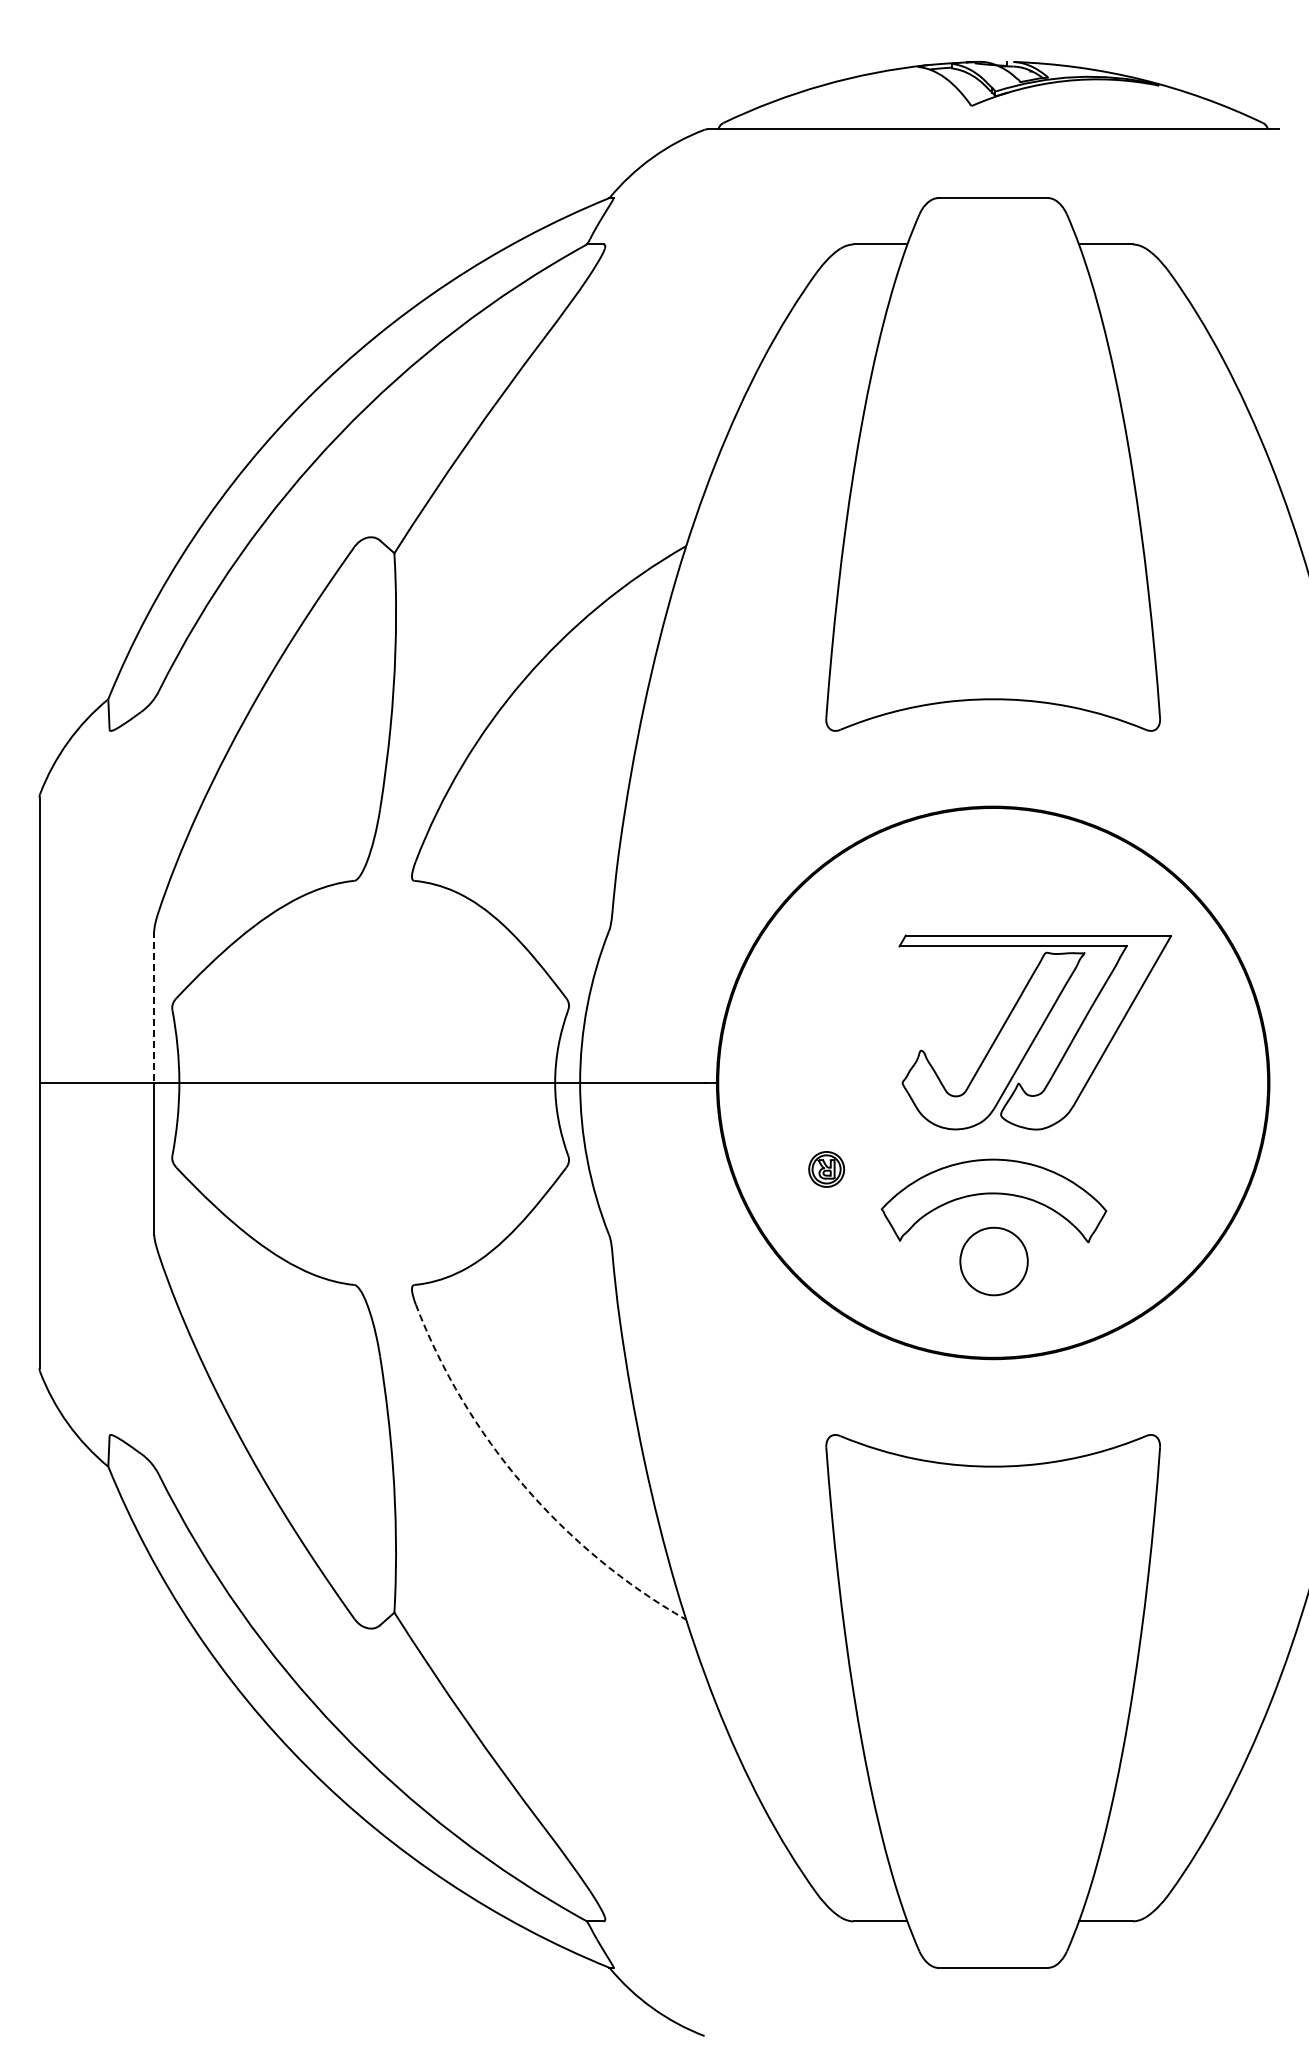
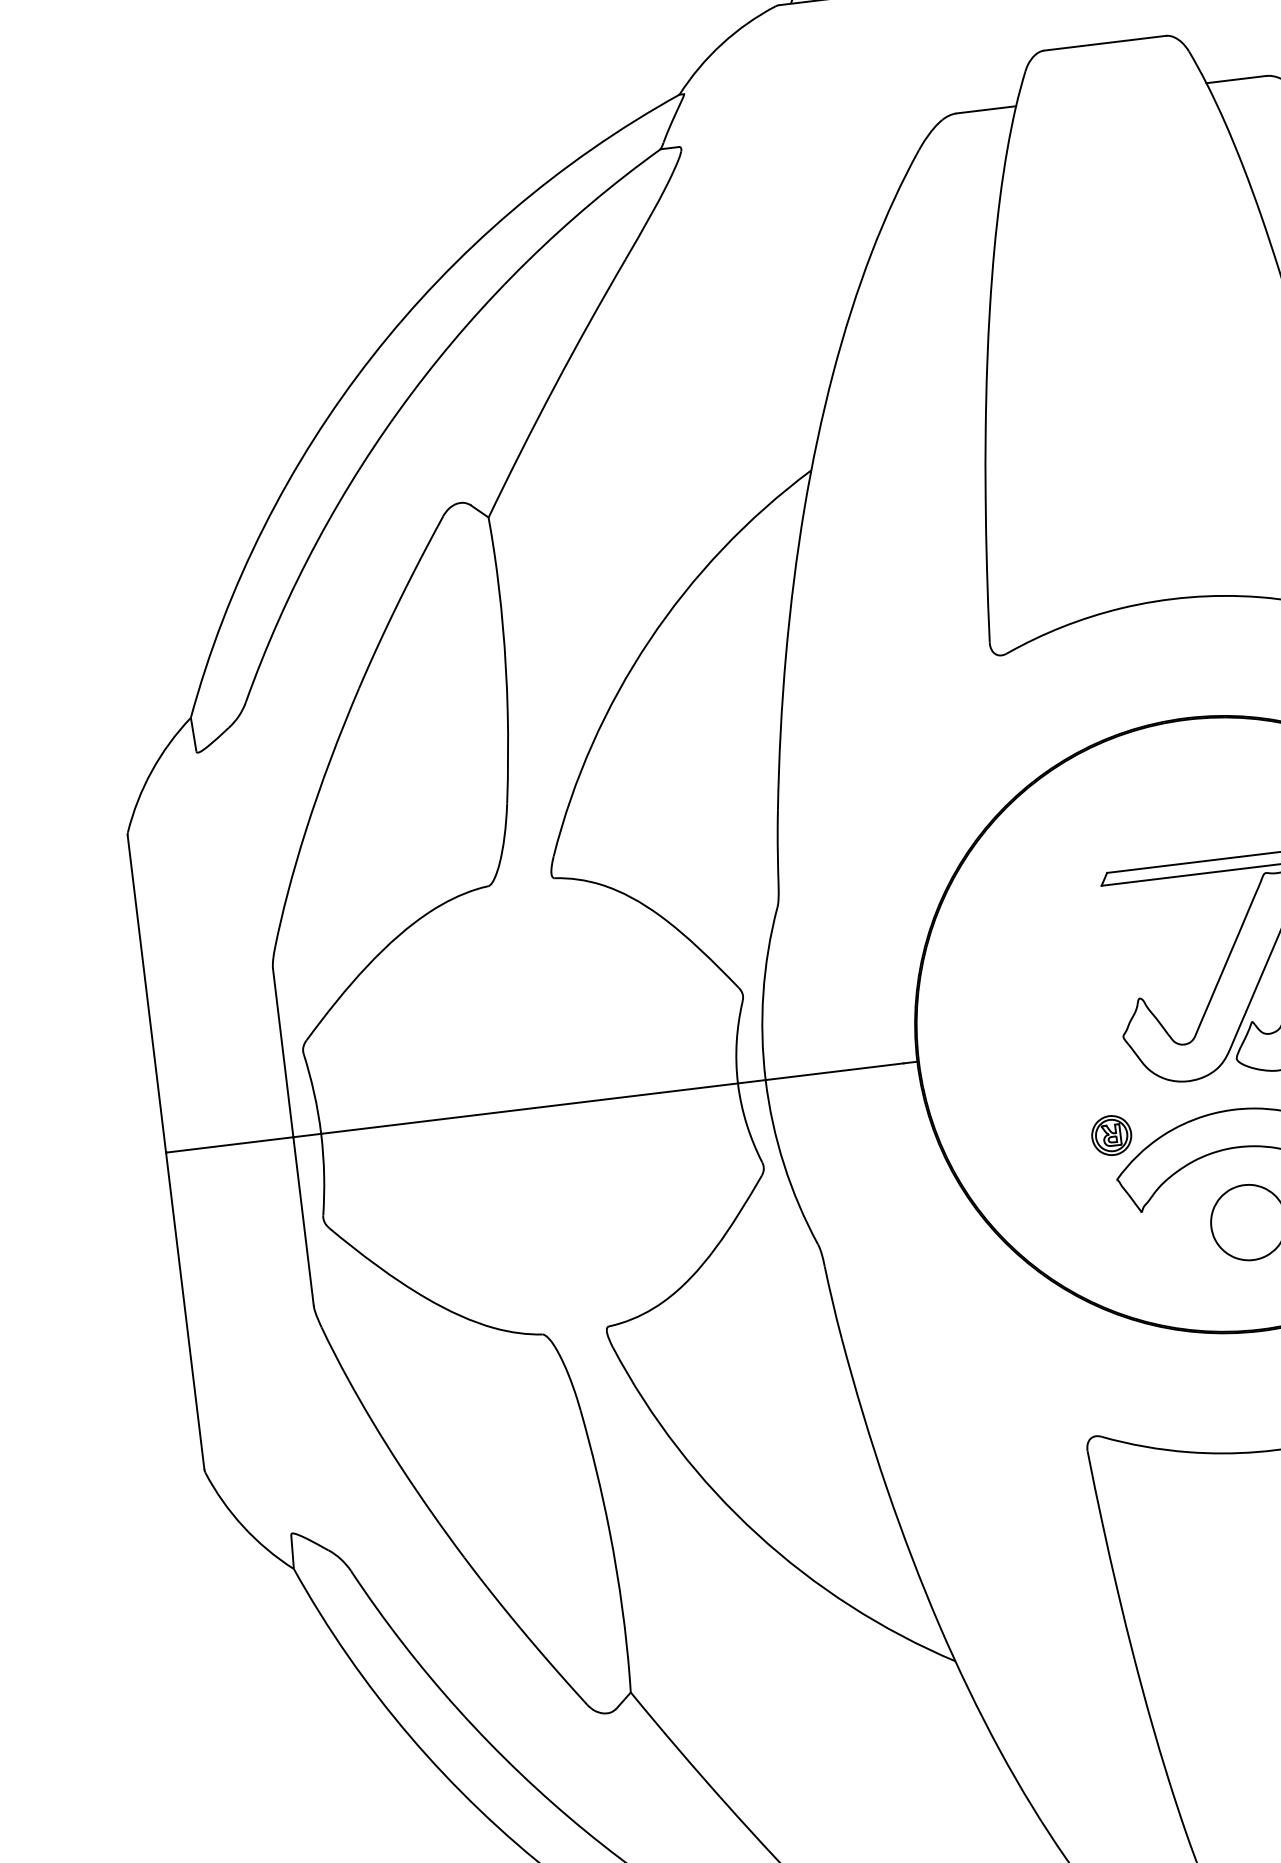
line: (154, 1007) -> (283, 1053), dashed -> solid
part: (826, 1169) -> (1111, 1135), moved
arc: (523, 1485) -> (756, 1534), dashed -> solid

